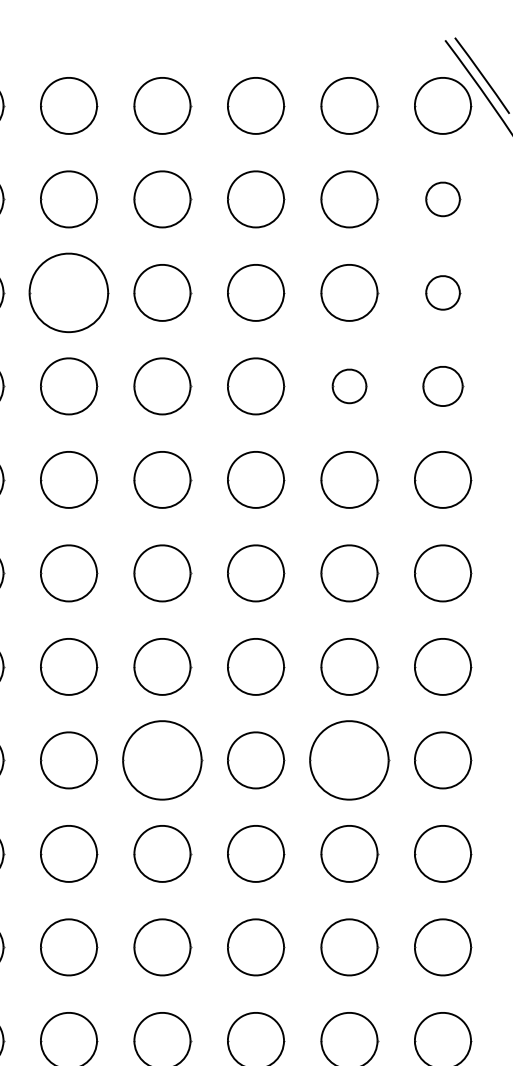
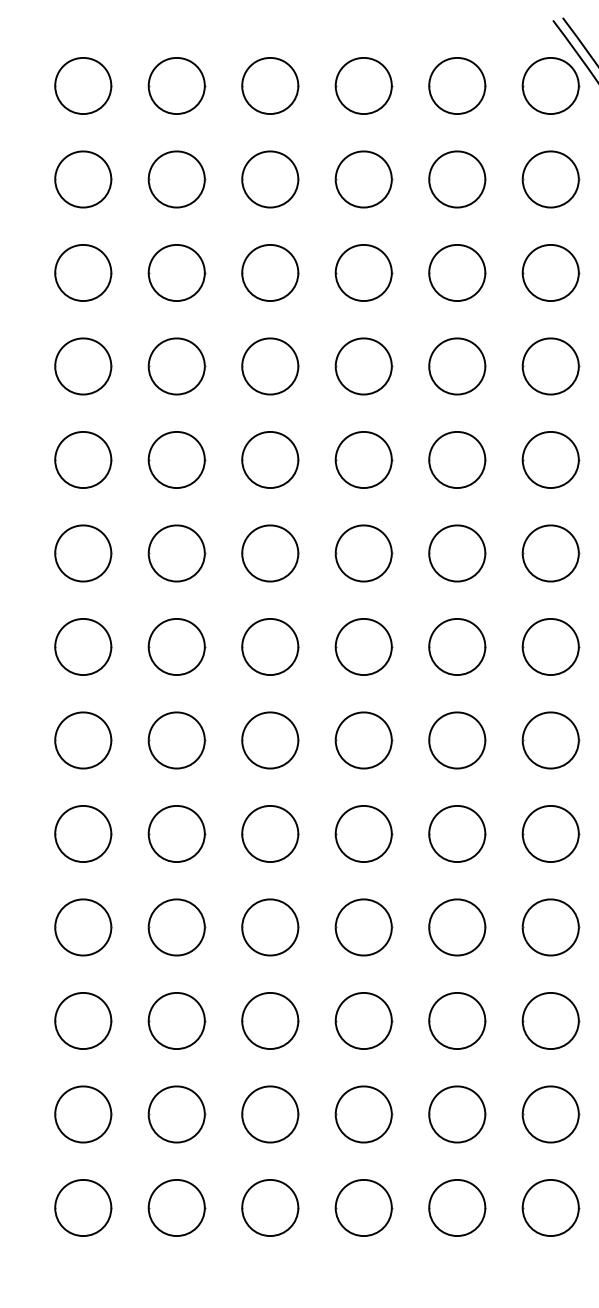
part: (442, 199) -> (550, 179), size x1.67
part: (68, 292) -> (176, 272), size x0.71
part: (442, 292) -> (550, 272), size x1.67
part: (349, 386) -> (457, 366), size x1.67
part: (442, 386) -> (550, 366), size x1.43
part: (162, 760) -> (270, 740), size x0.71
part: (349, 760) -> (457, 740), size x0.71

